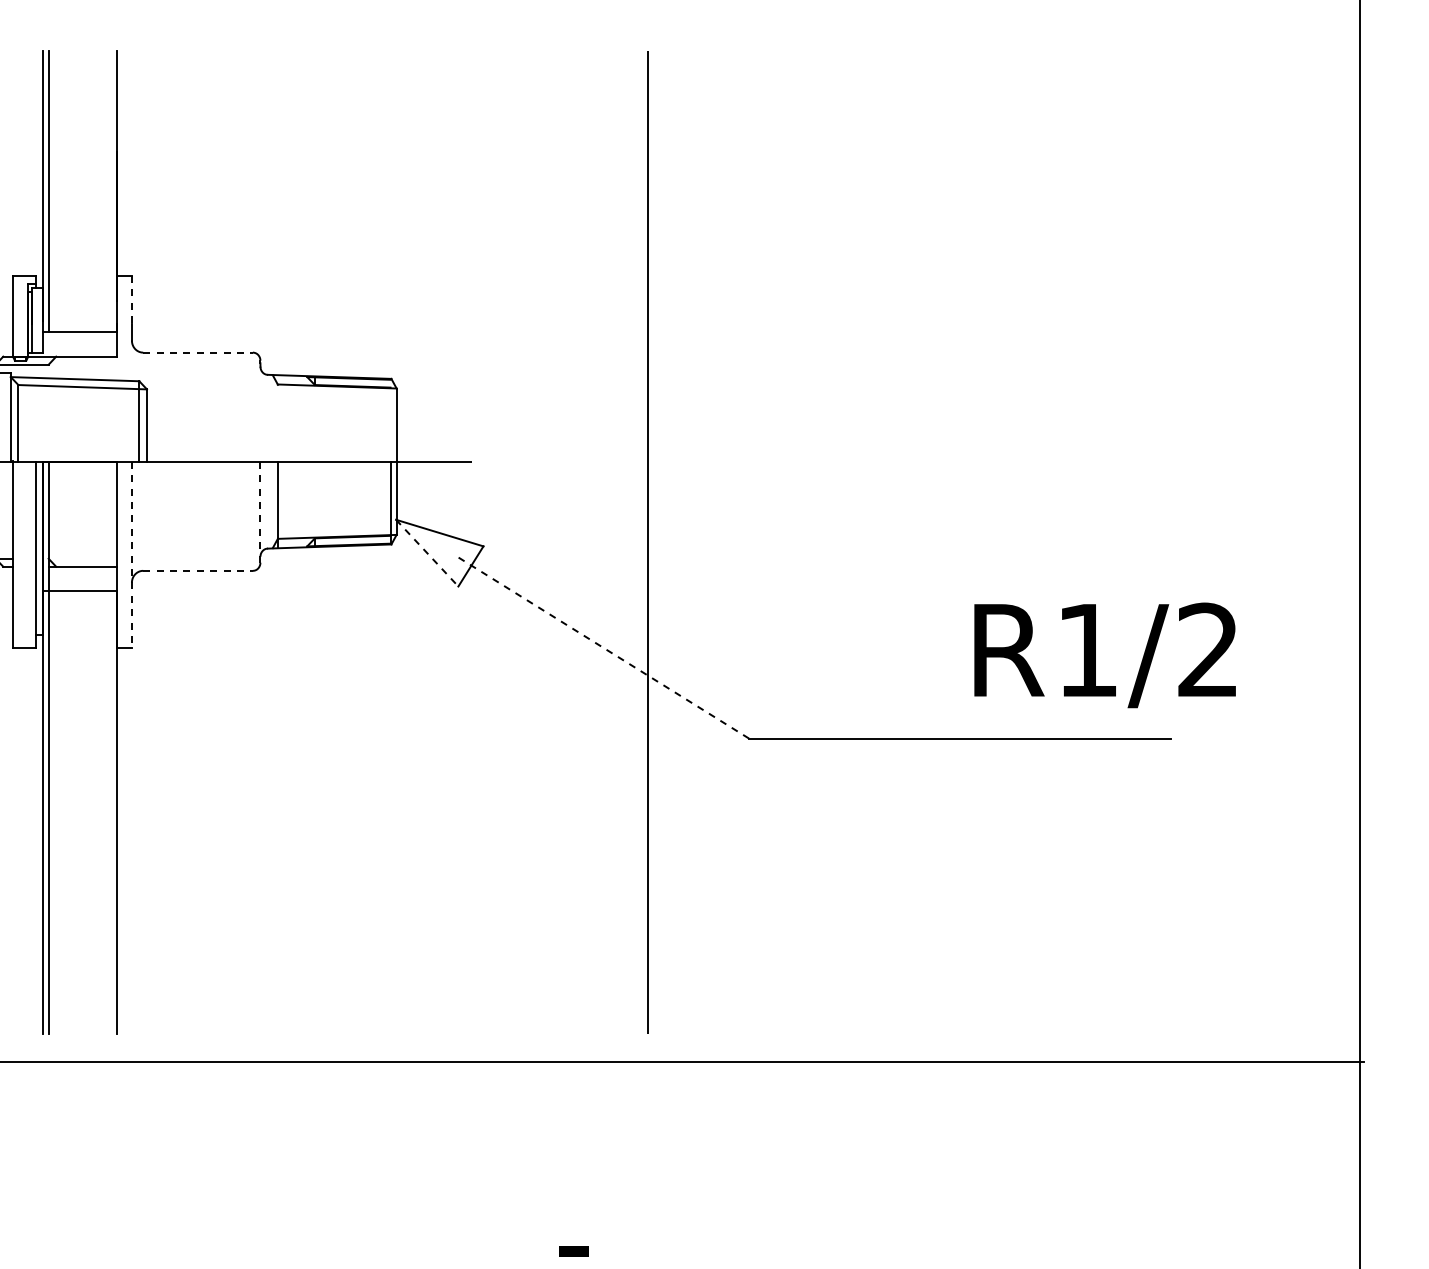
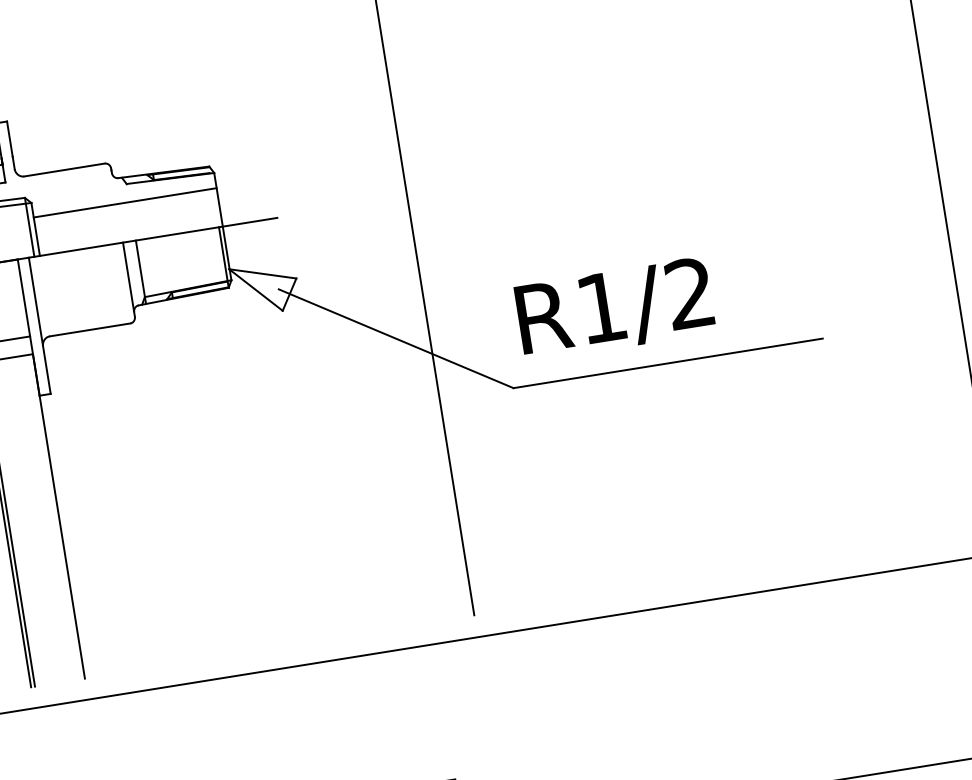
line: (131, 300) -> (9, 139), dashed -> solid
line: (198, 352) -> (64, 169), dashed -> solid
line: (271, 409) -> (125, 203), added
line: (260, 512) -> (129, 279), dashed -> solid
line: (427, 553) -> (256, 290), dashed -> solid
line: (131, 554) -> (39, 325), dashed -> solid
line: (198, 570) -> (90, 329), dashed -> solid
line: (603, 647) -> (396, 338), dashed -> solid
text: (1104, 655) -> (614, 309), moved

